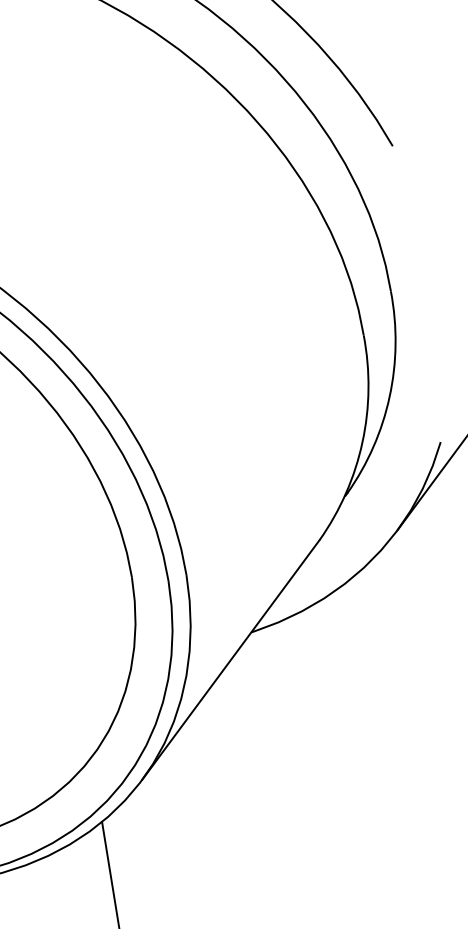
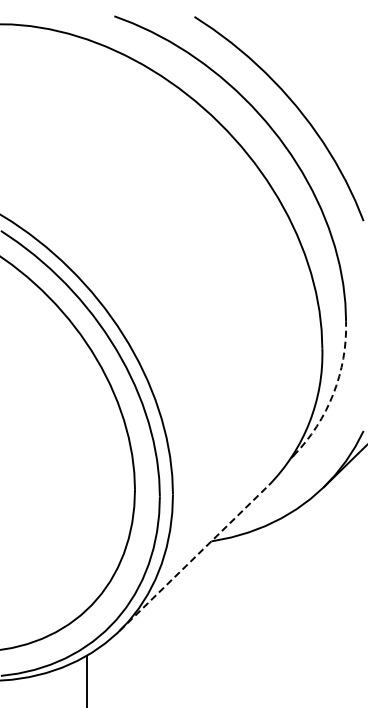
arc: (389, 396) -> (333, 393), solid -> dashed
line: (231, 659) -> (194, 557), solid -> dashed

